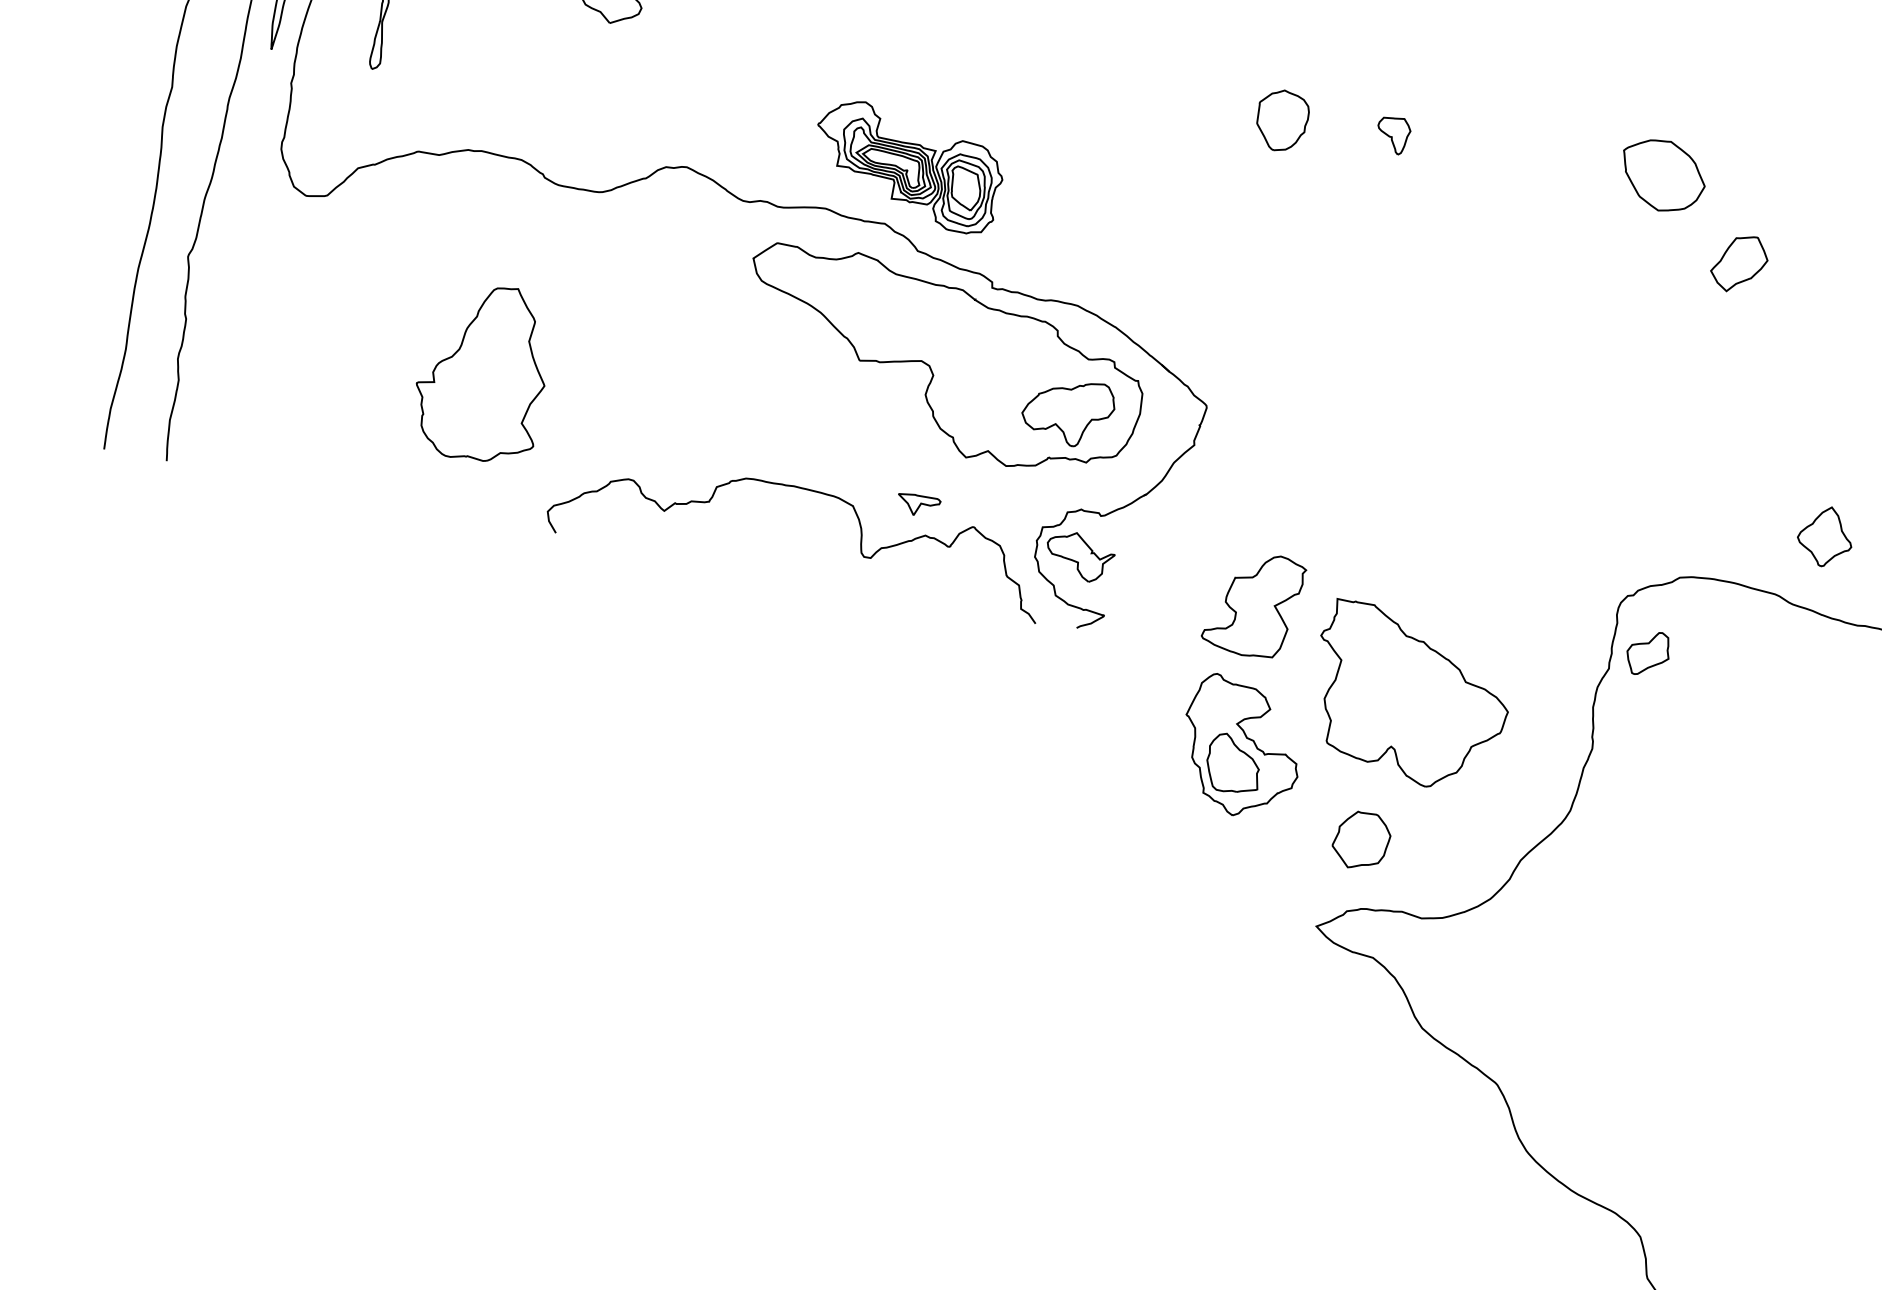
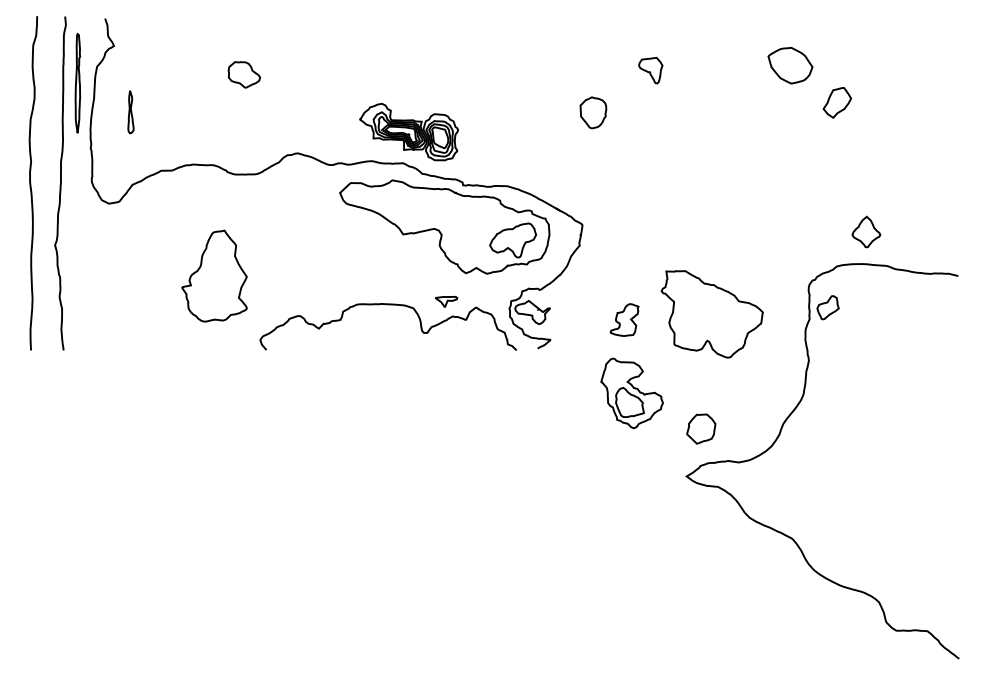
part: (1282, 120) -> (593, 112), moved
part: (1392, 134) -> (650, 70), size x1.4
part: (1826, 535) -> (866, 231), moved
part: (1253, 603) -> (624, 319), size x0.6
part: (1408, 697) -> (711, 314), moved

